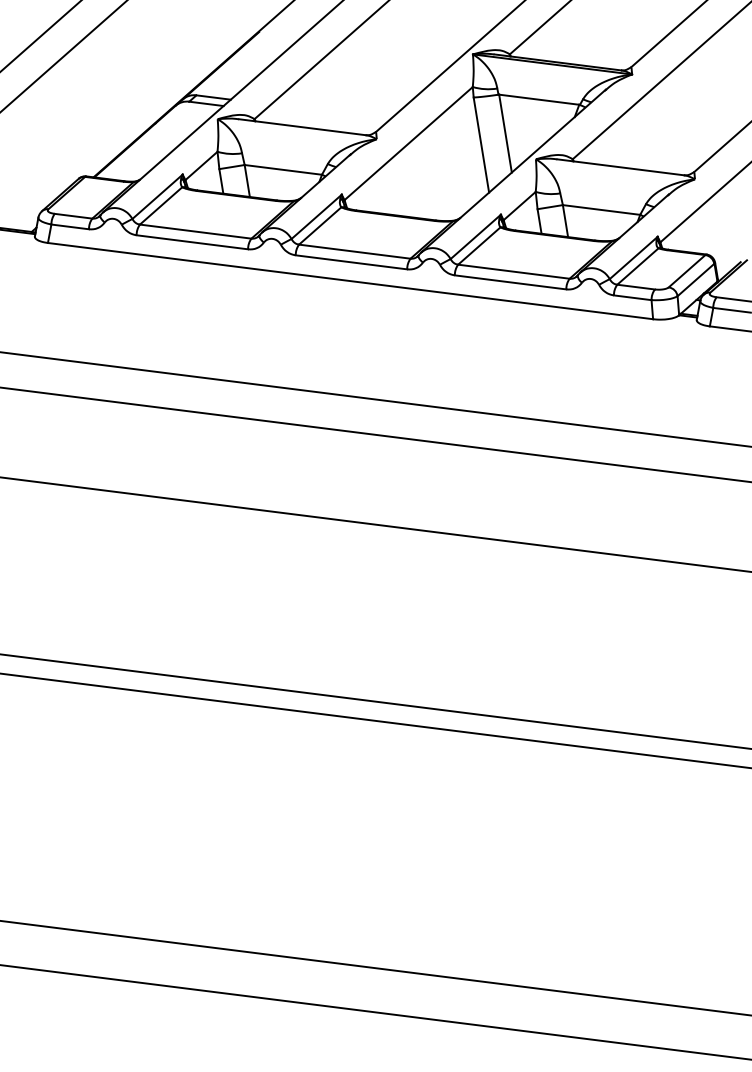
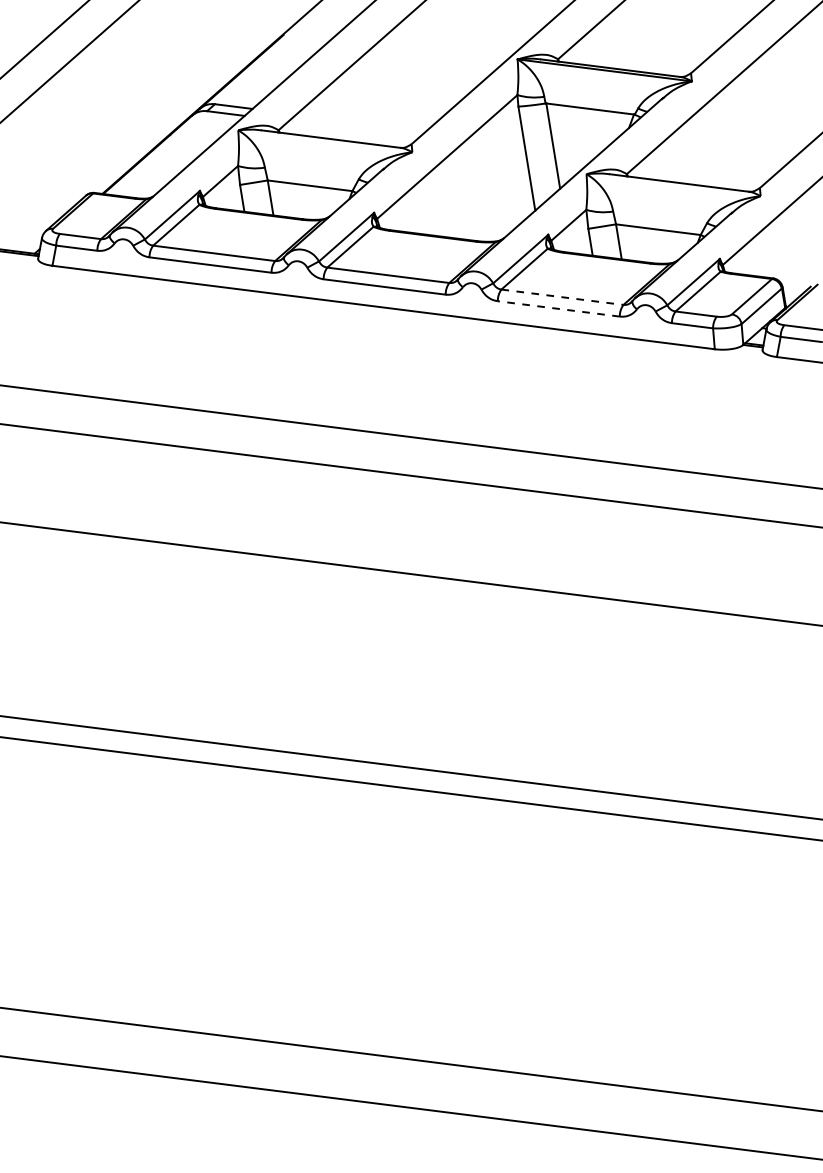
line: (514, 271) -> (563, 297), solid -> dashed
line: (510, 282) -> (558, 309), solid -> dashed

